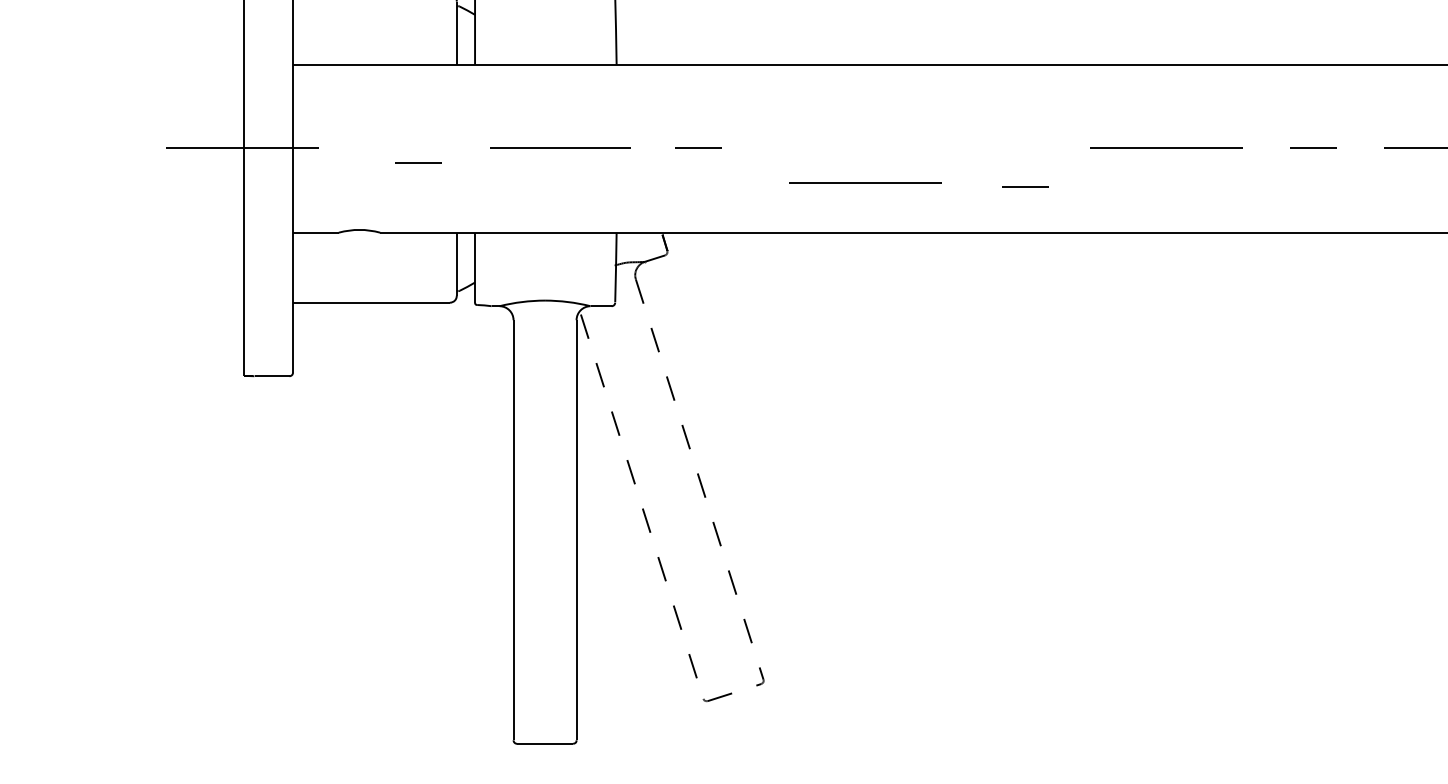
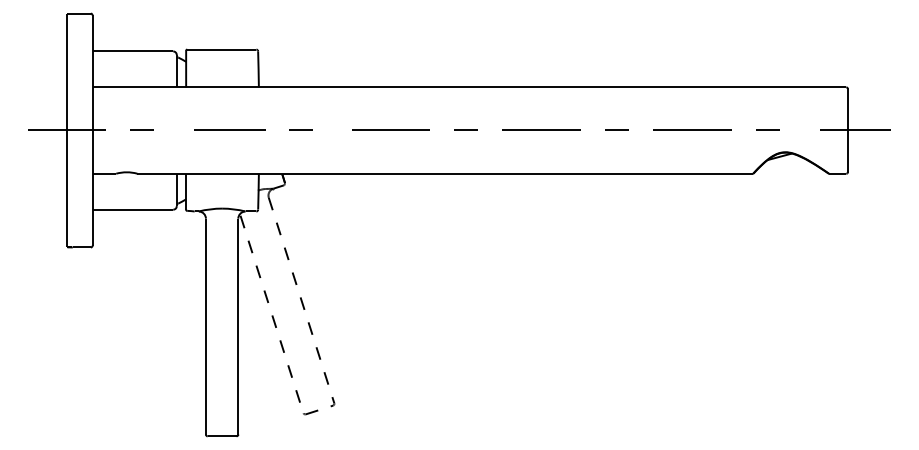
line: (417, 162) -> (141, 129), moved
line: (864, 181) -> (390, 129), moved
line: (1024, 185) -> (465, 129), moved

